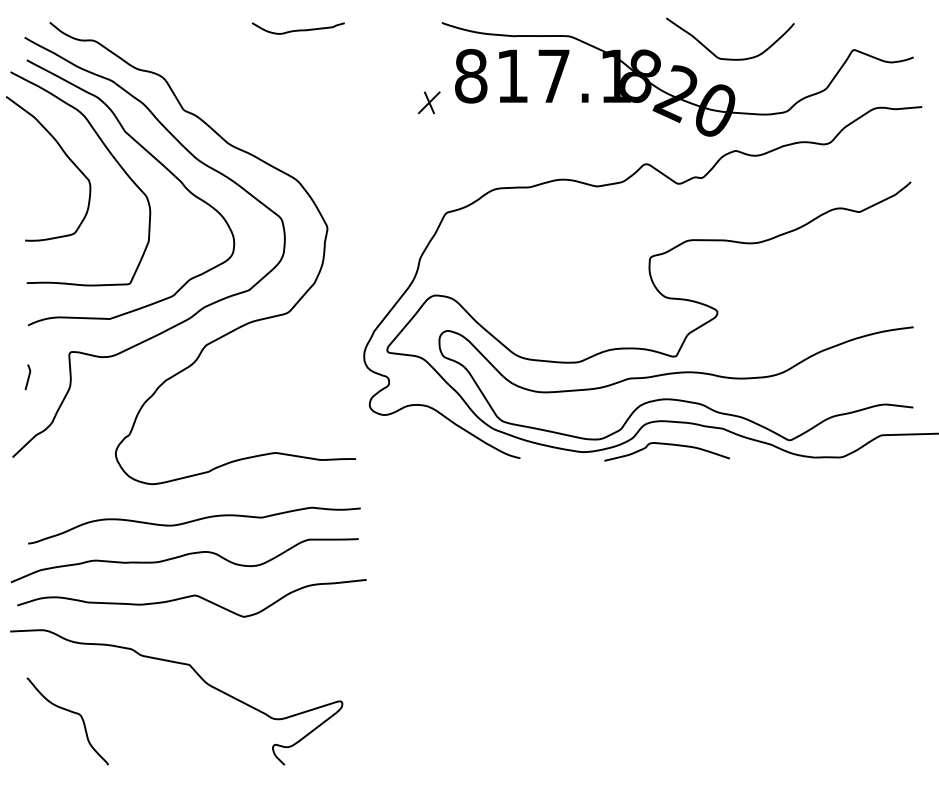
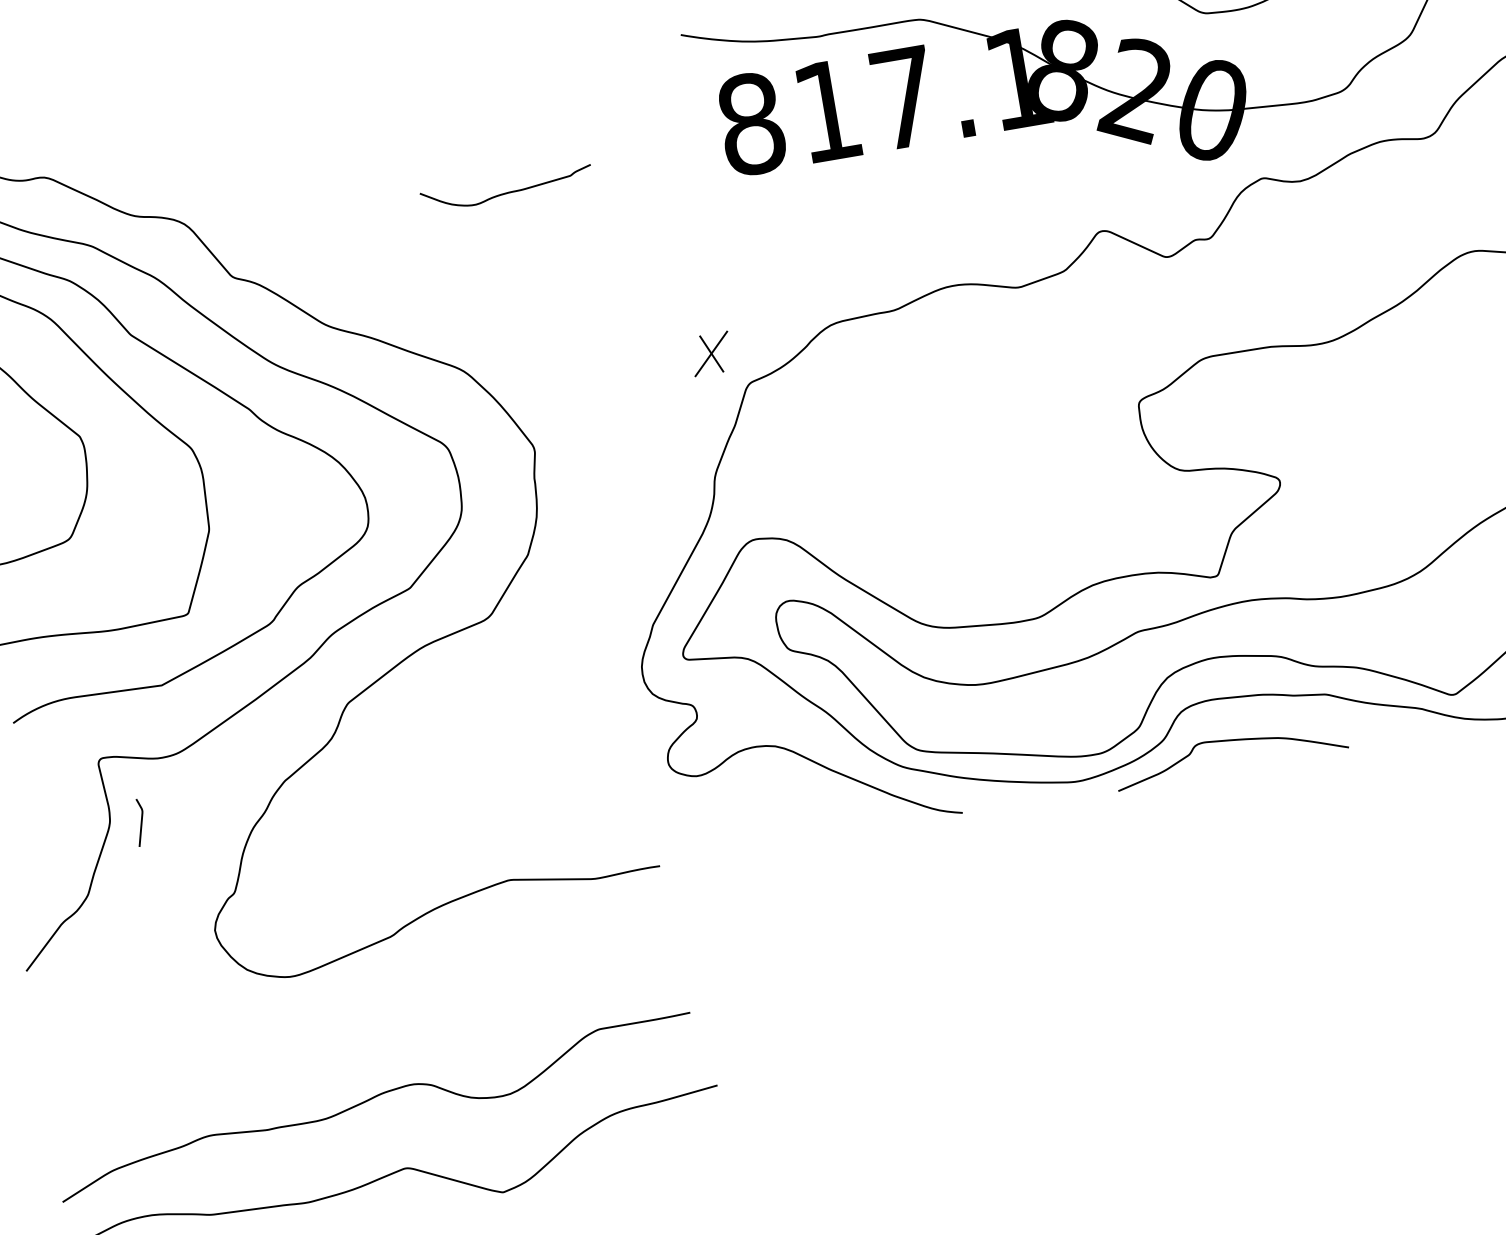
curve: (297, 29) -> (505, 191), moved
part: (429, 102) -> (711, 353), moved
curve: (27, 377) -> (139, 823), moved
curve: (192, 522) -> (378, 1034), removed

